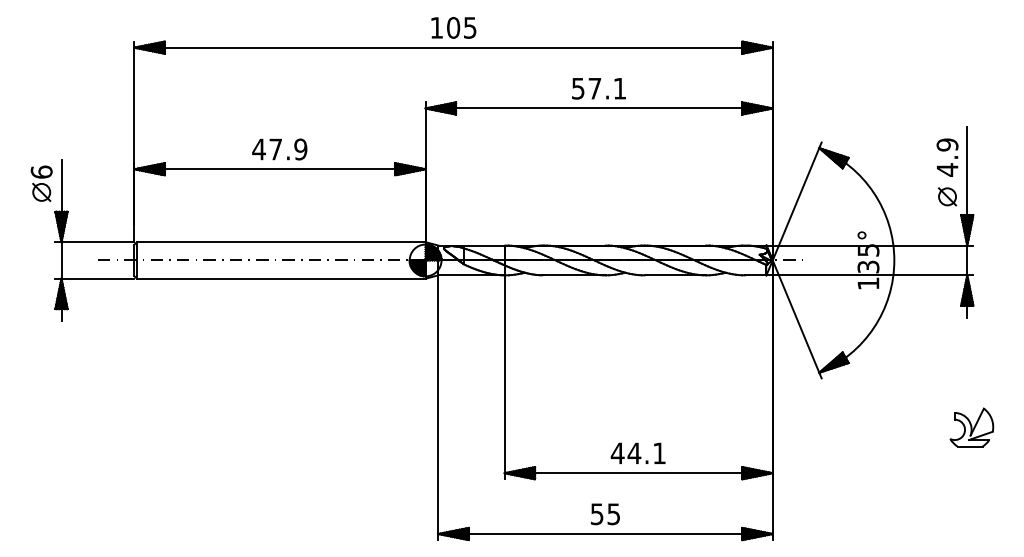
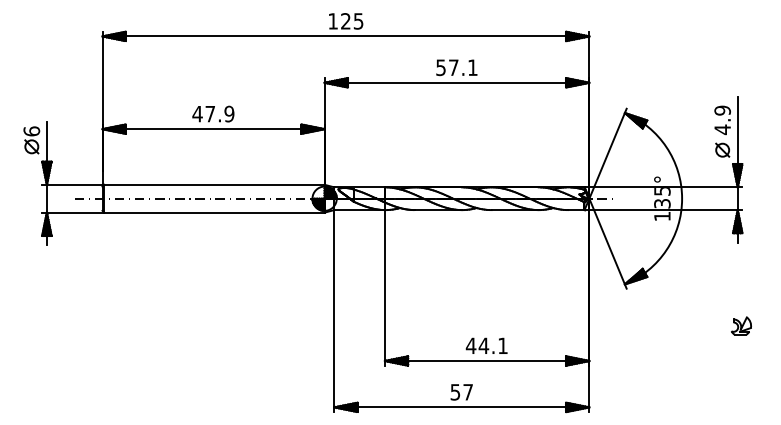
text: (453, 28) -> (345, 21), 105 -> 125
part: (972, 426) -> (741, 325), size x0.6
text: (612, 514) -> (467, 392), 55 -> 57

